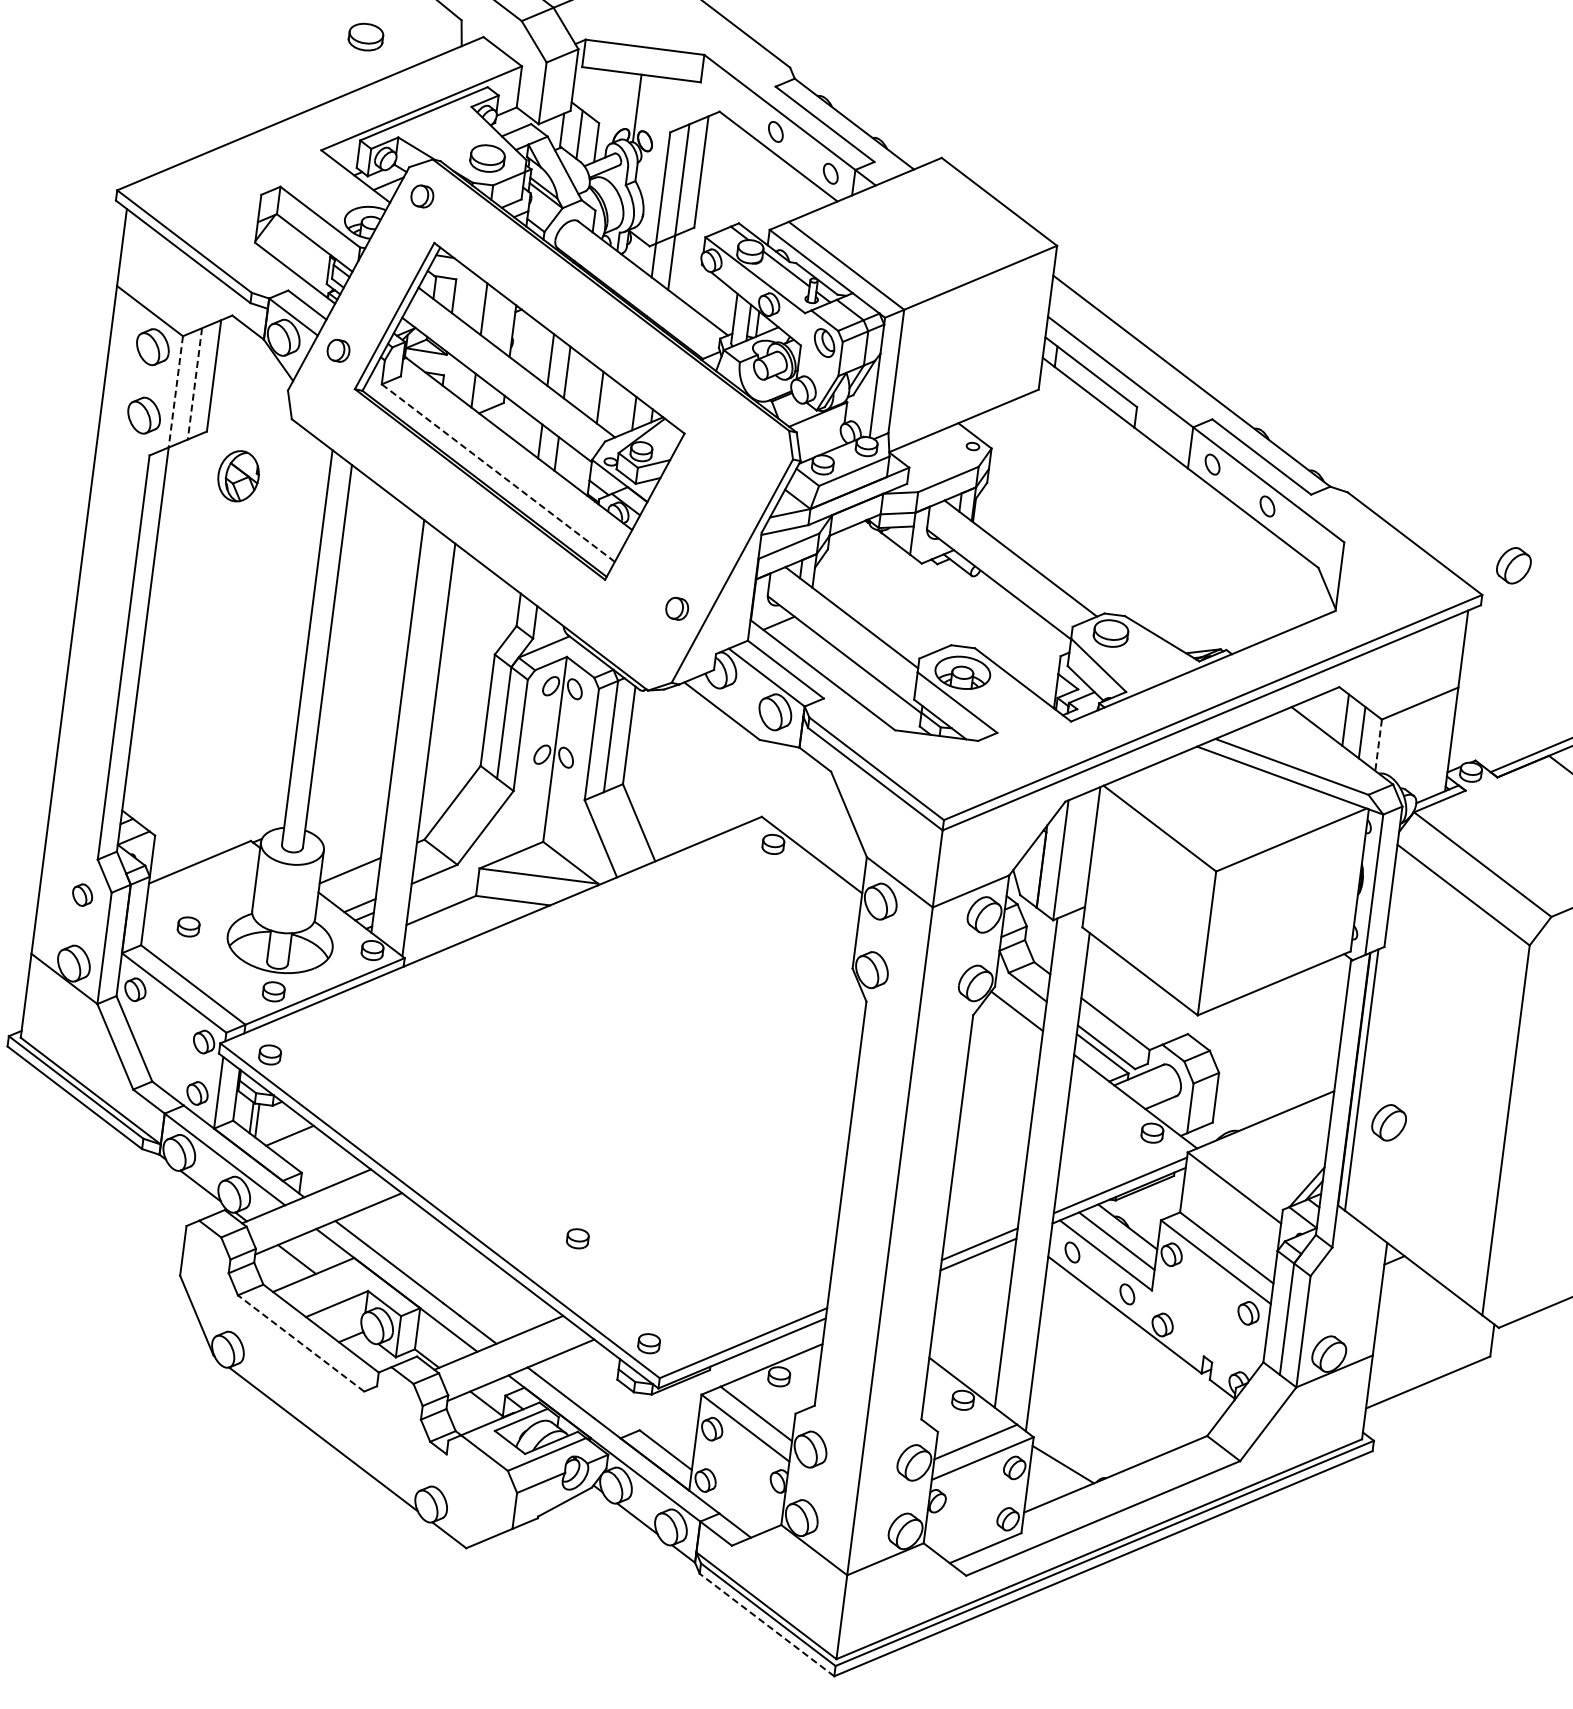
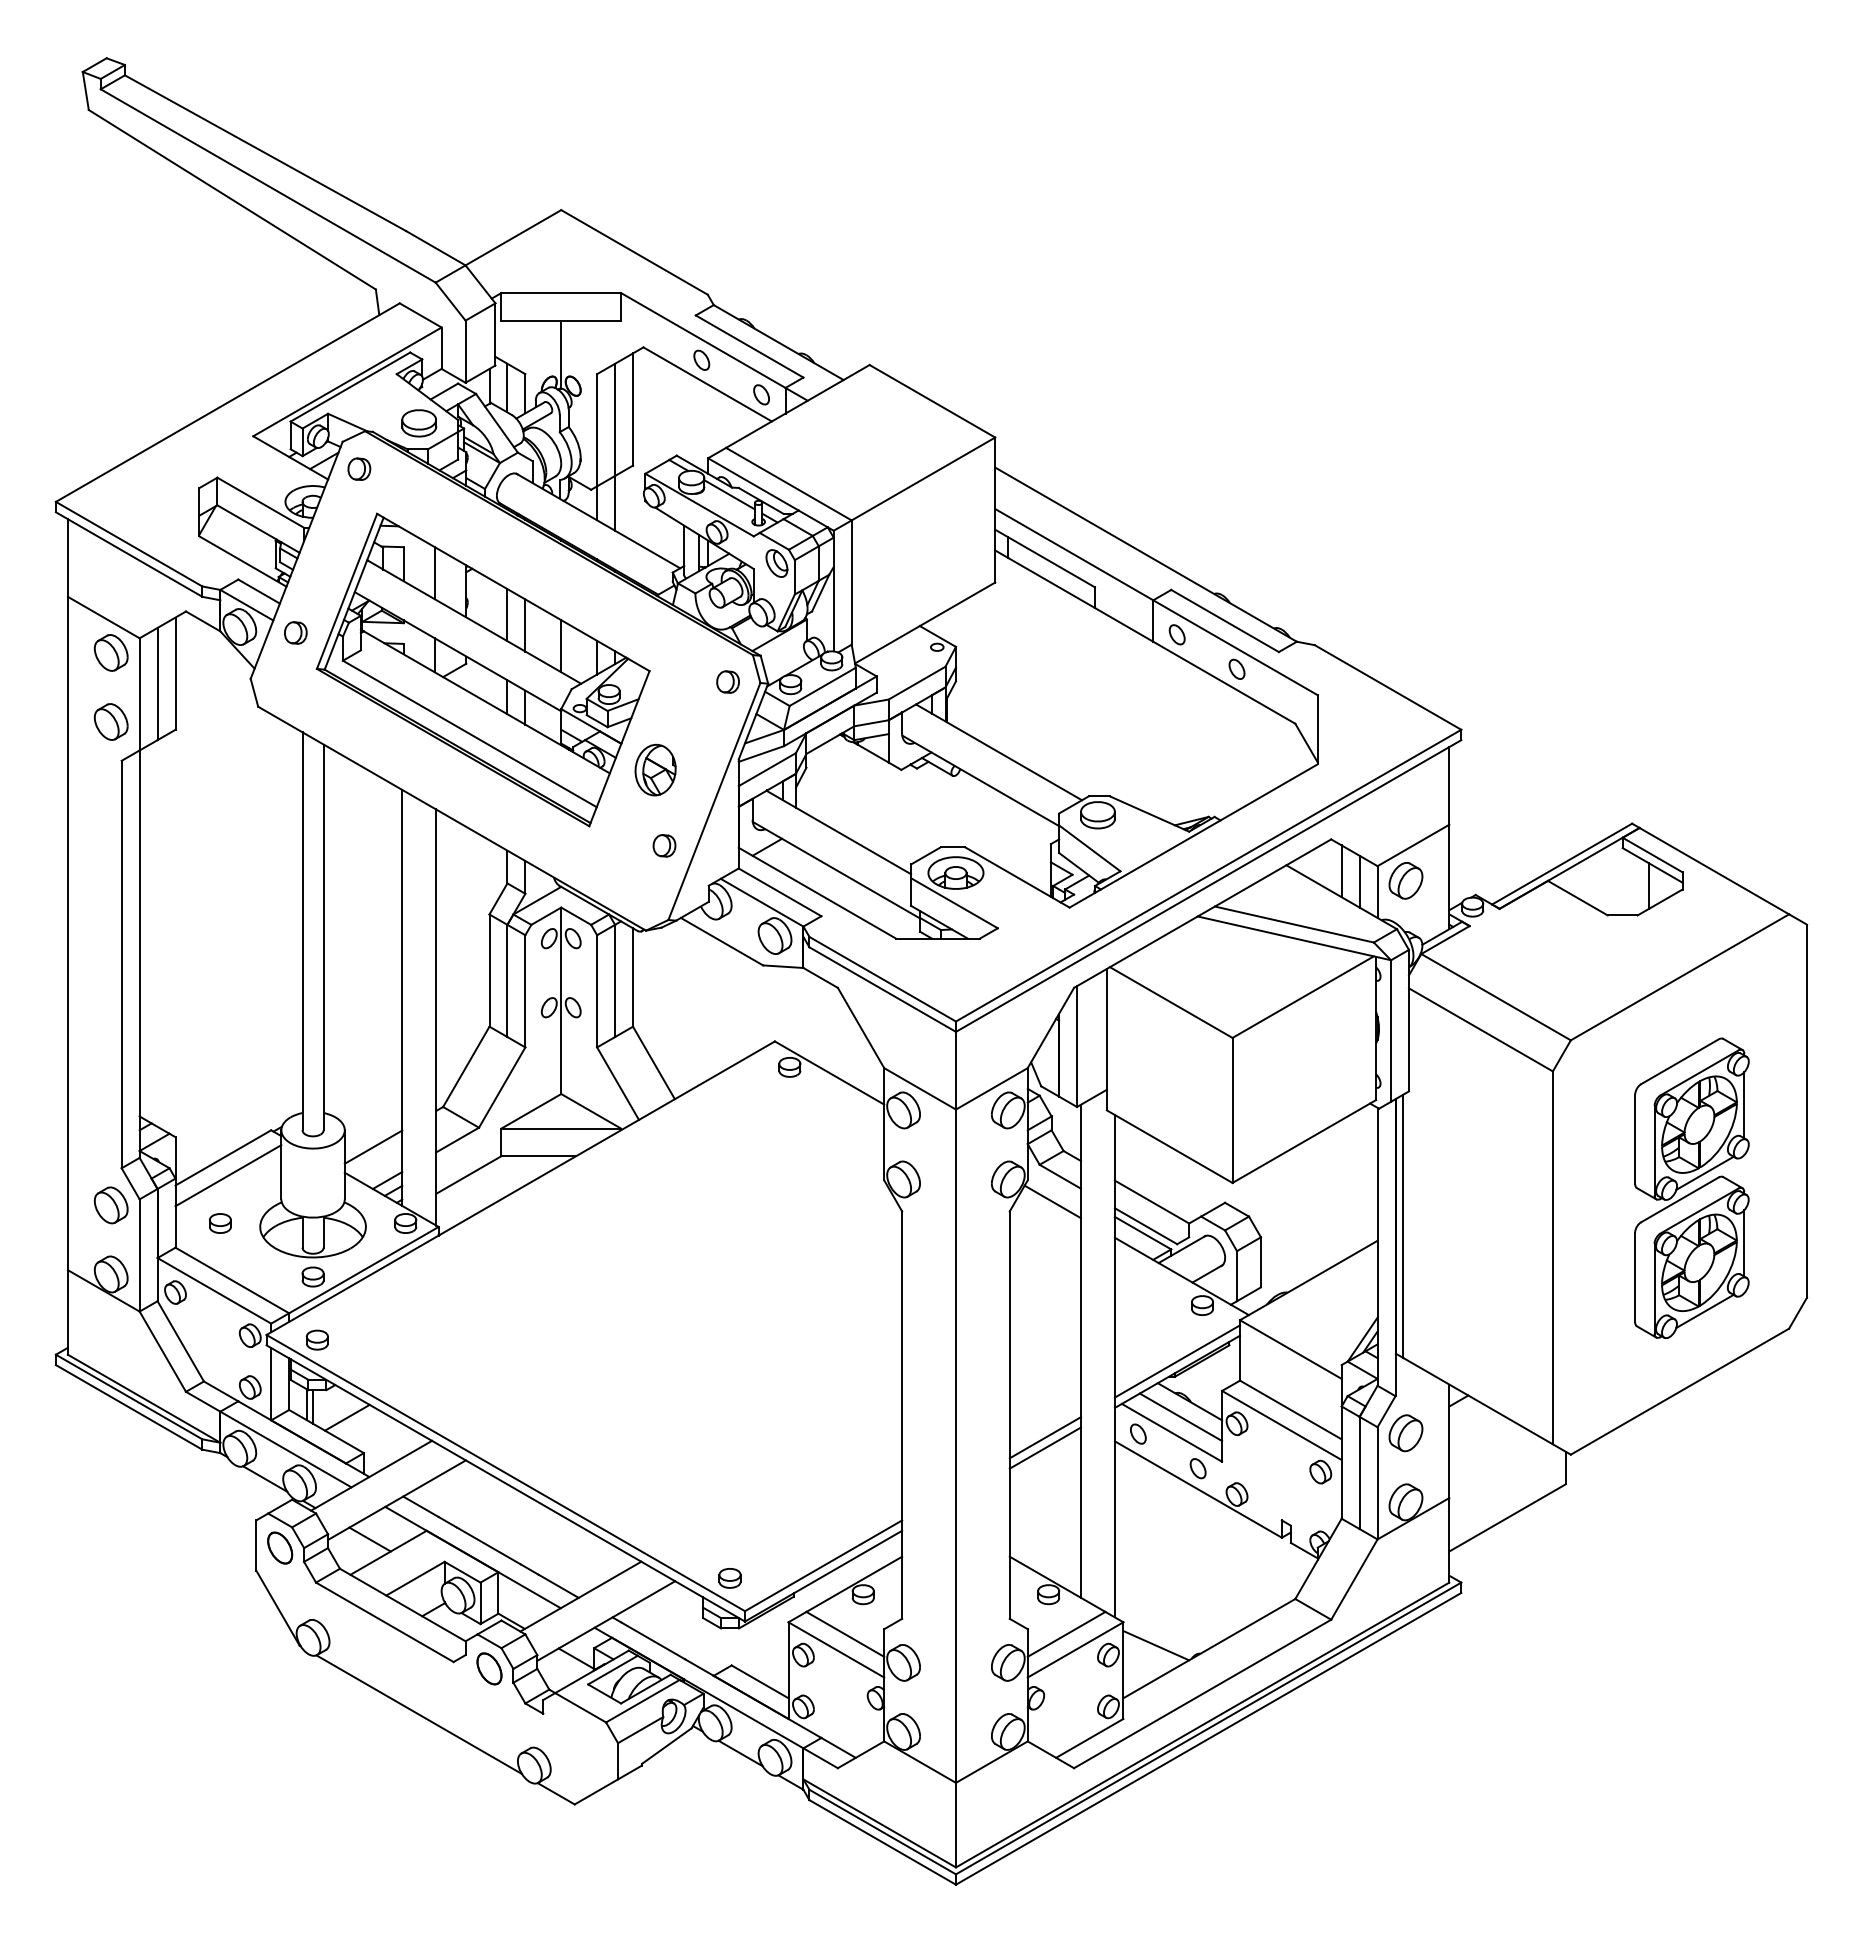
part: (366, 37) -> (283, 318), removed
line: (194, 384) -> (157, 684), dashed -> solid
line: (175, 391) -> (139, 694), dashed -> solid
part: (760, 453) -> (727, 681), added
line: (498, 472) -> (469, 733), dashed -> solid
part: (238, 475) -> (655, 769), moved
part: (1513, 565) -> (1405, 880), moved
line: (1378, 745) -> (1377, 892), dashed -> solid
line: (202, 880) -> (228, 1175), added
part: (81, 895) -> (110, 1205), size x1.67
part: (1388, 1123) -> (1405, 1433), moved
part: (577, 1238) -> (645, 1483), removed
part: (207, 1255) -> (280, 1547), added
line: (300, 1343) -> (384, 1622), dashed -> solid
part: (399, 1402) -> (489, 1668), added
line: (766, 1625) -> (882, 1842), dashed -> solid

